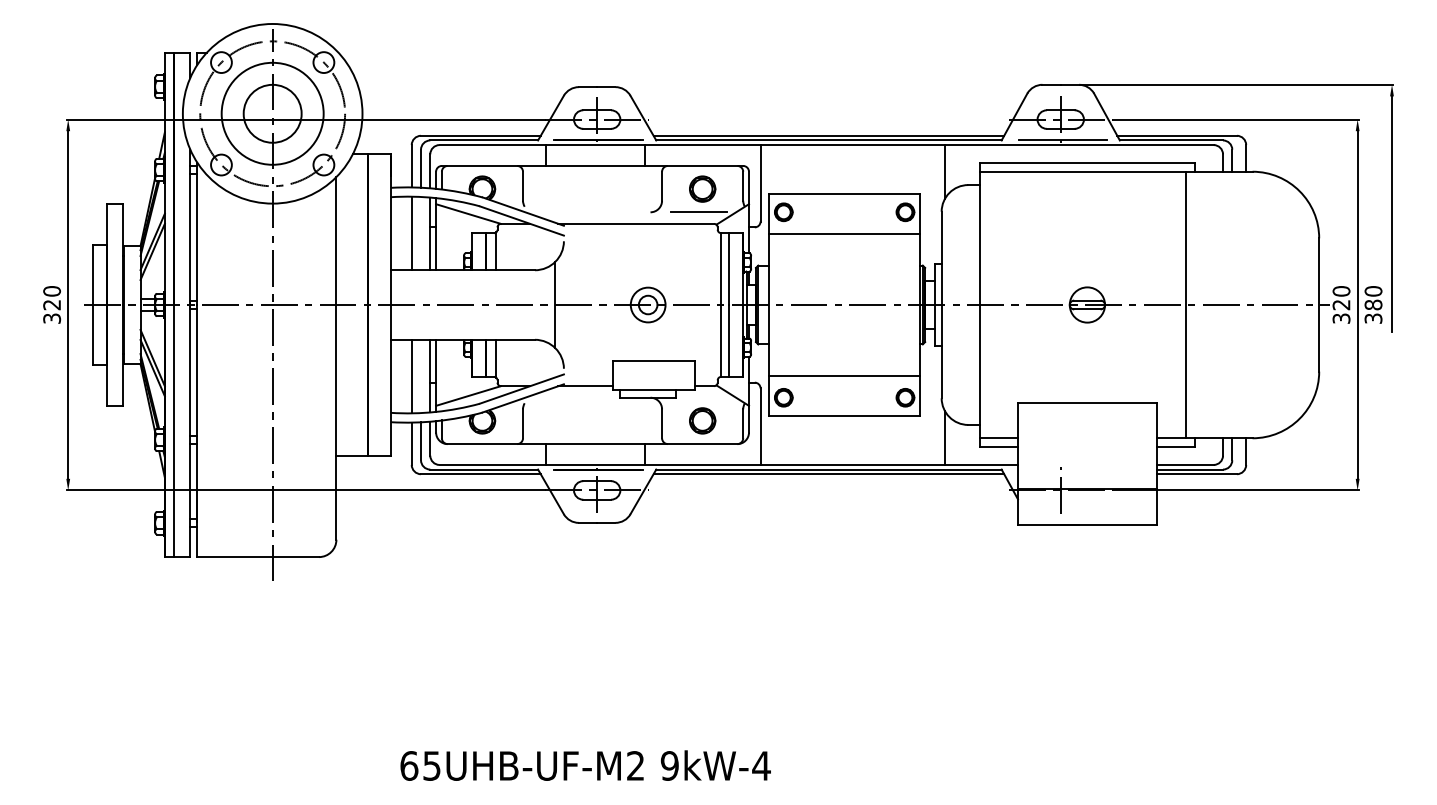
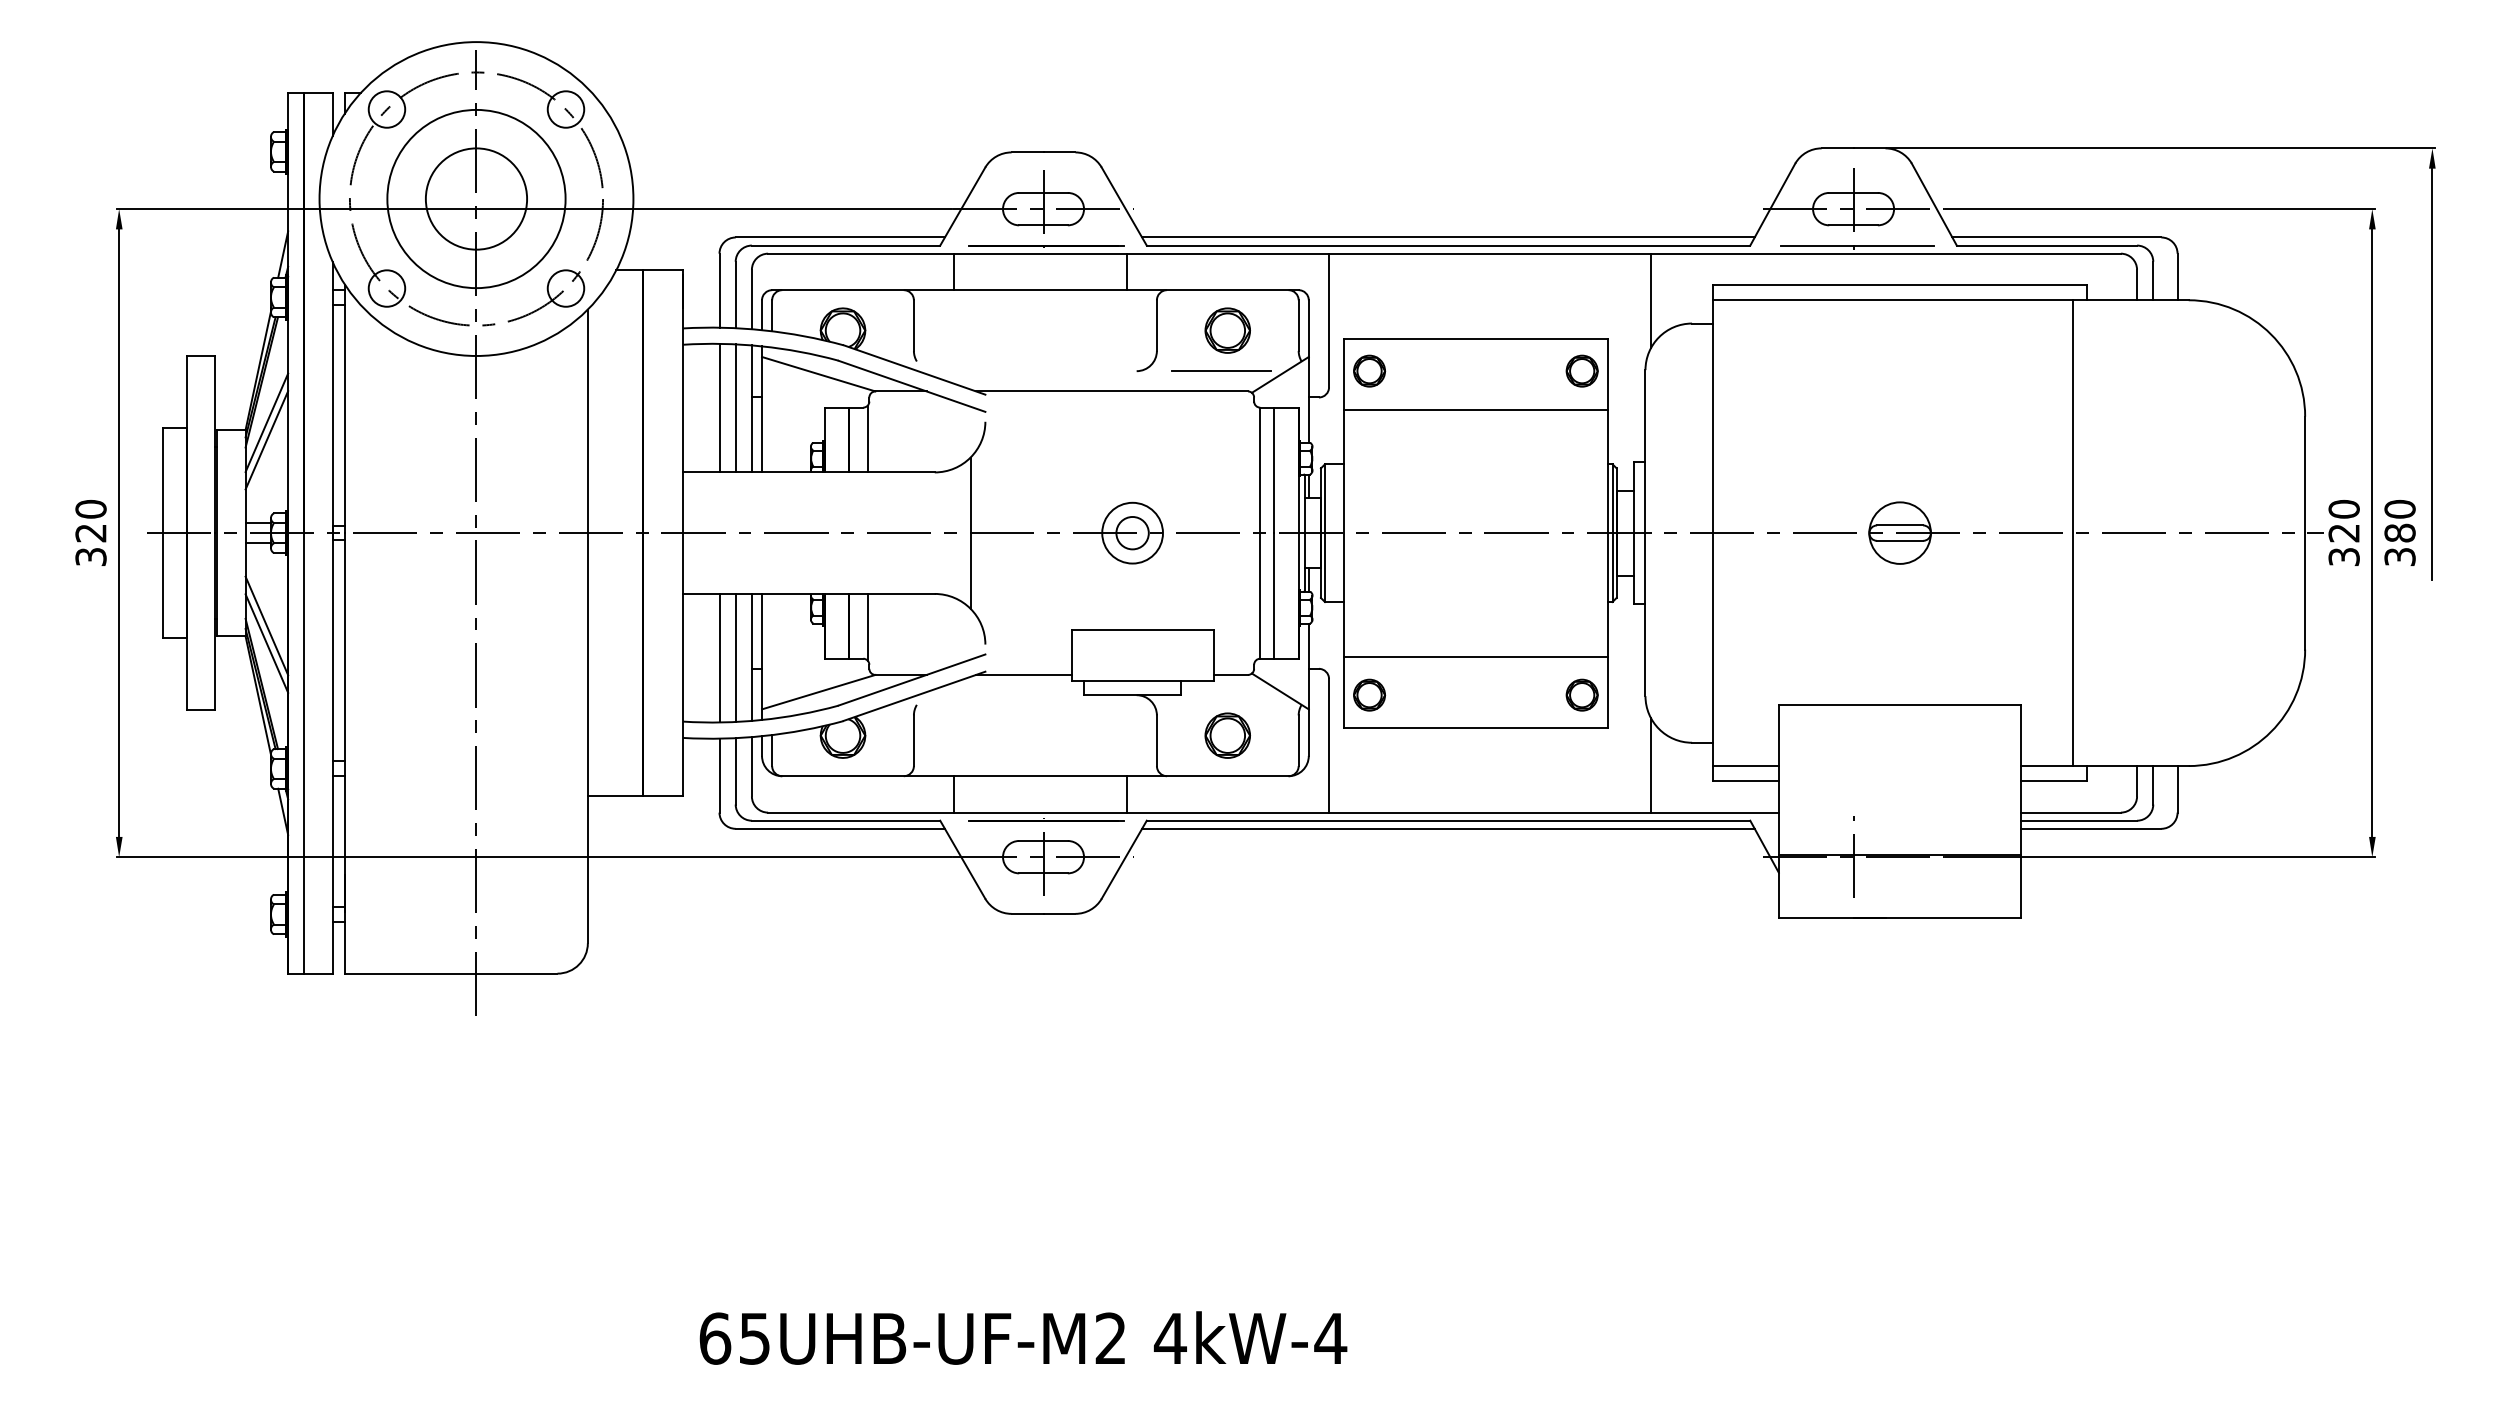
line: (421, 233) -> (736, 408), added
line: (421, 376) -> (736, 658), added
text: (669, 765) -> (1169, 1337), 9kW-4 -> 4kW-4

